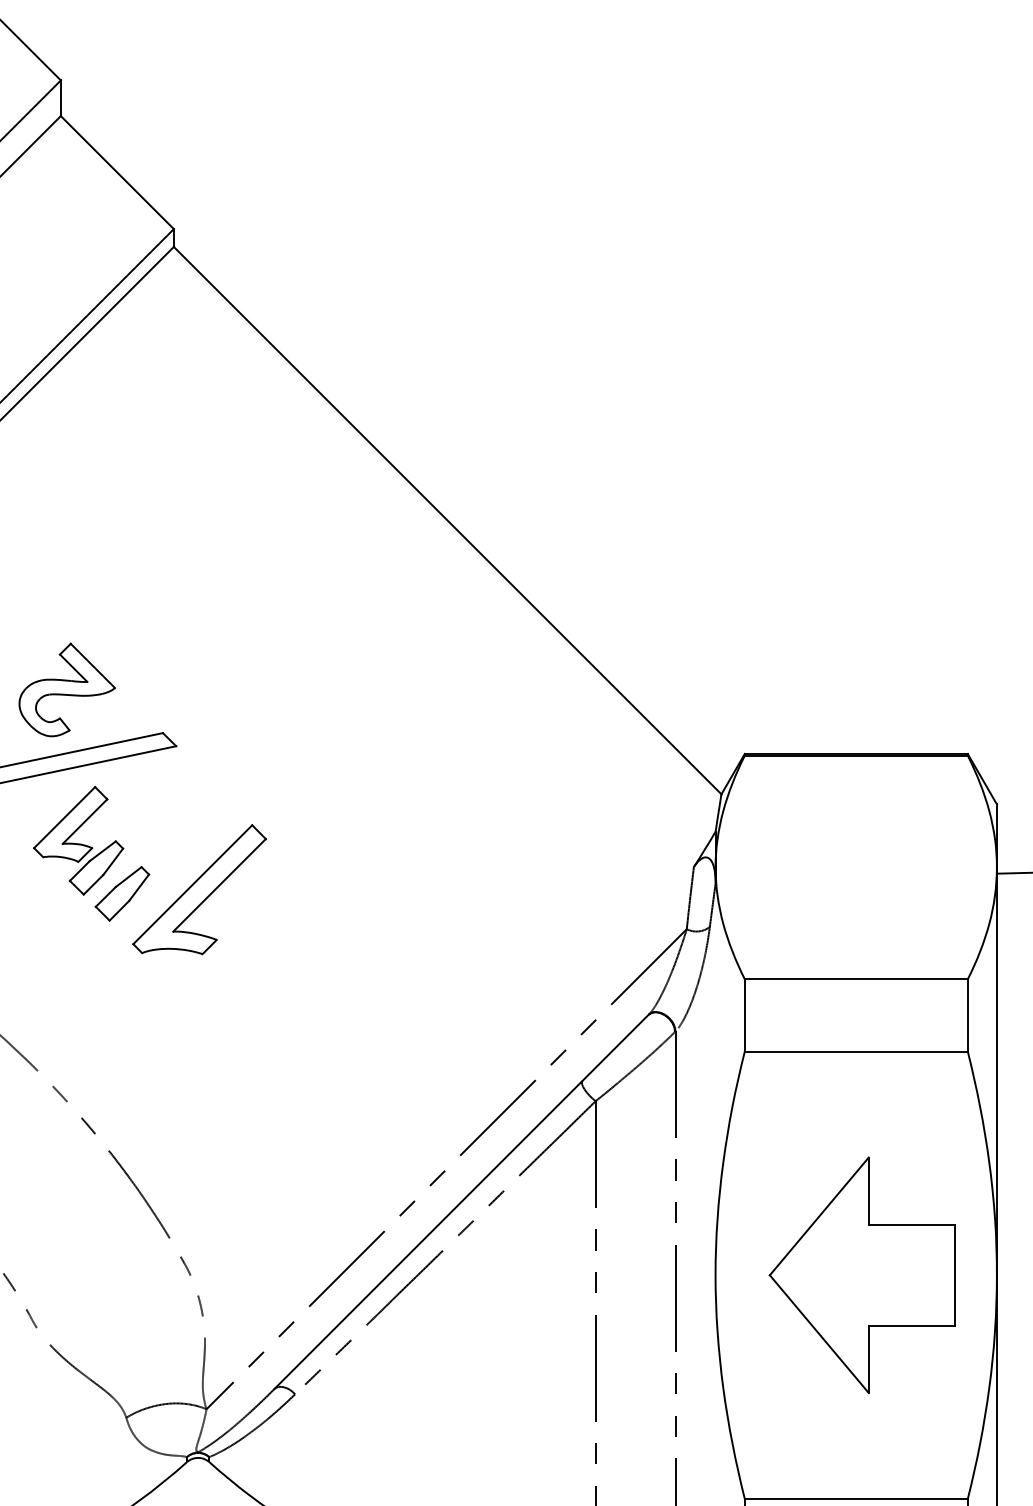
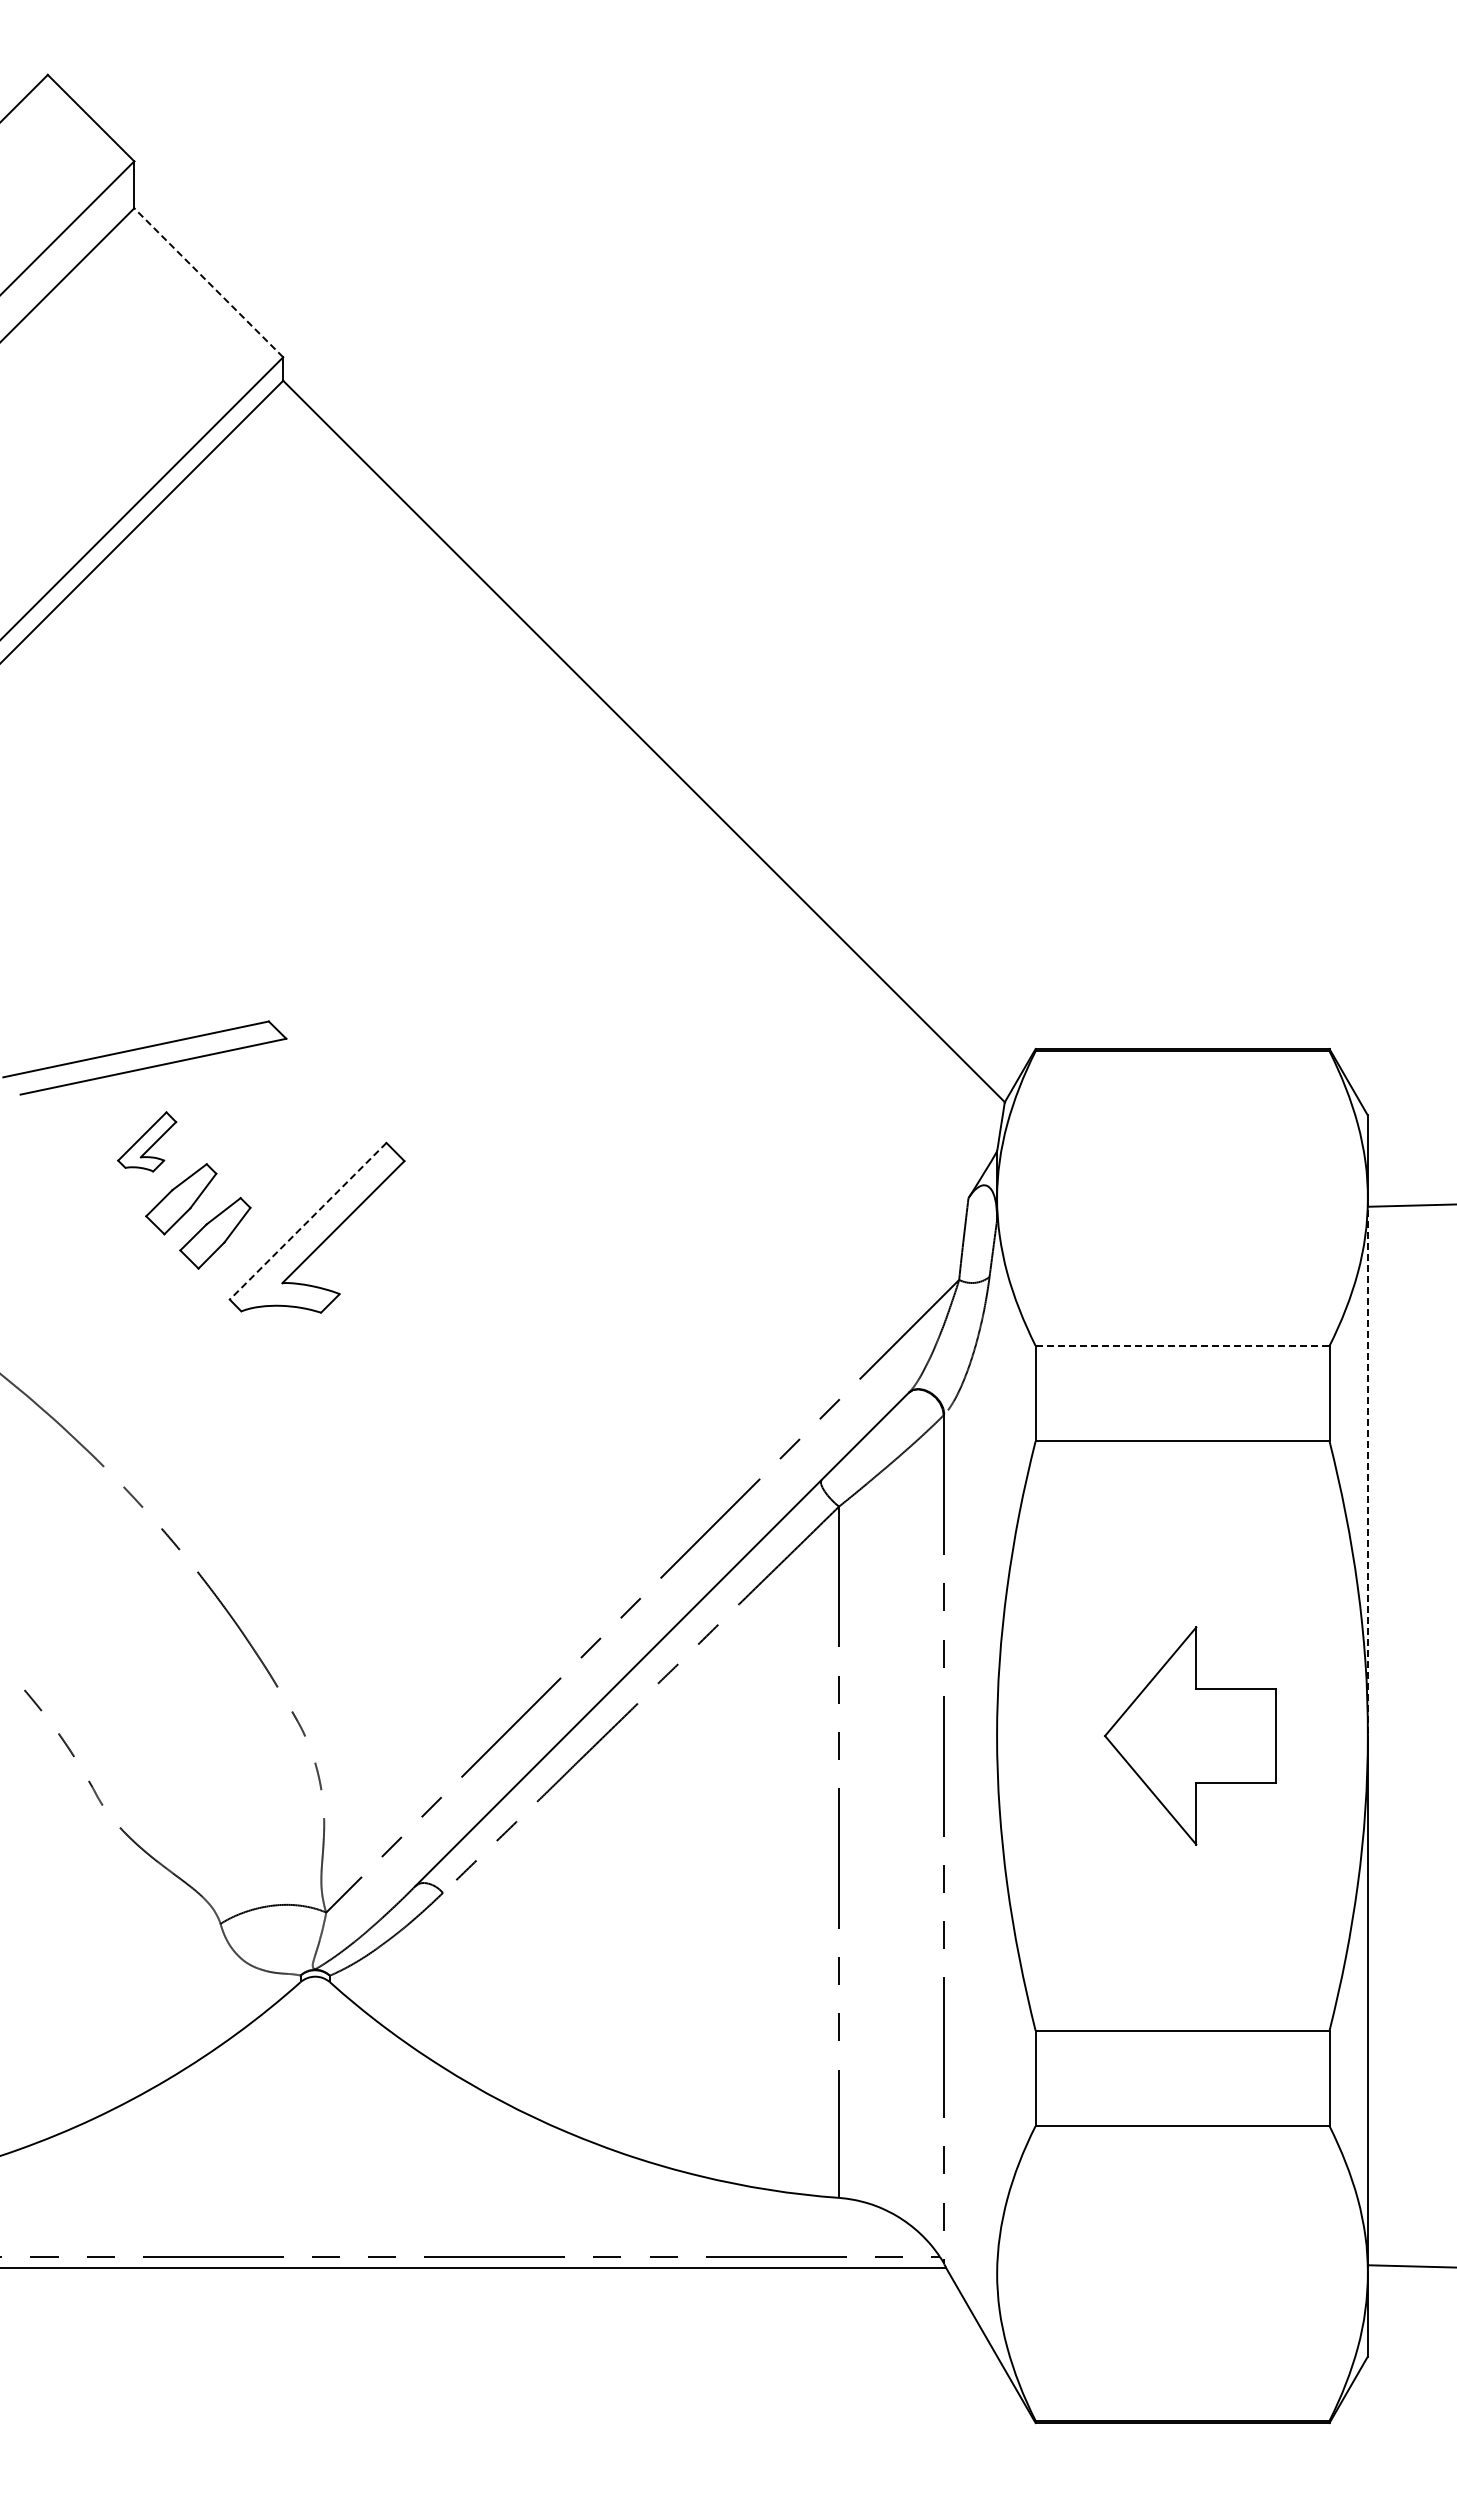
line: (117, 172) -> (208, 282), solid -> dashed
part: (67, 689) -> (142, 964), removed
part: (70, 824) -> (146, 1141), size x0.6
line: (193, 884) -> (308, 1221), solid -> dashed
line: (856, 978) -> (1182, 1345), solid -> dashed
line: (996, 1071) -> (1367, 1467), solid -> dashed
part: (861, 1274) -> (1189, 1735), size x0.7

